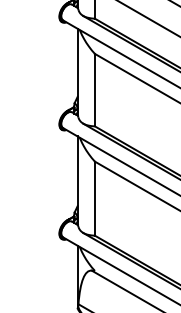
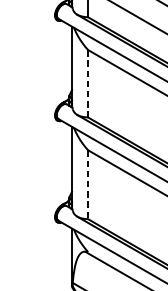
line: (94, 90) -> (87, 84), solid -> dashed
line: (94, 199) -> (87, 185), solid -> dashed

